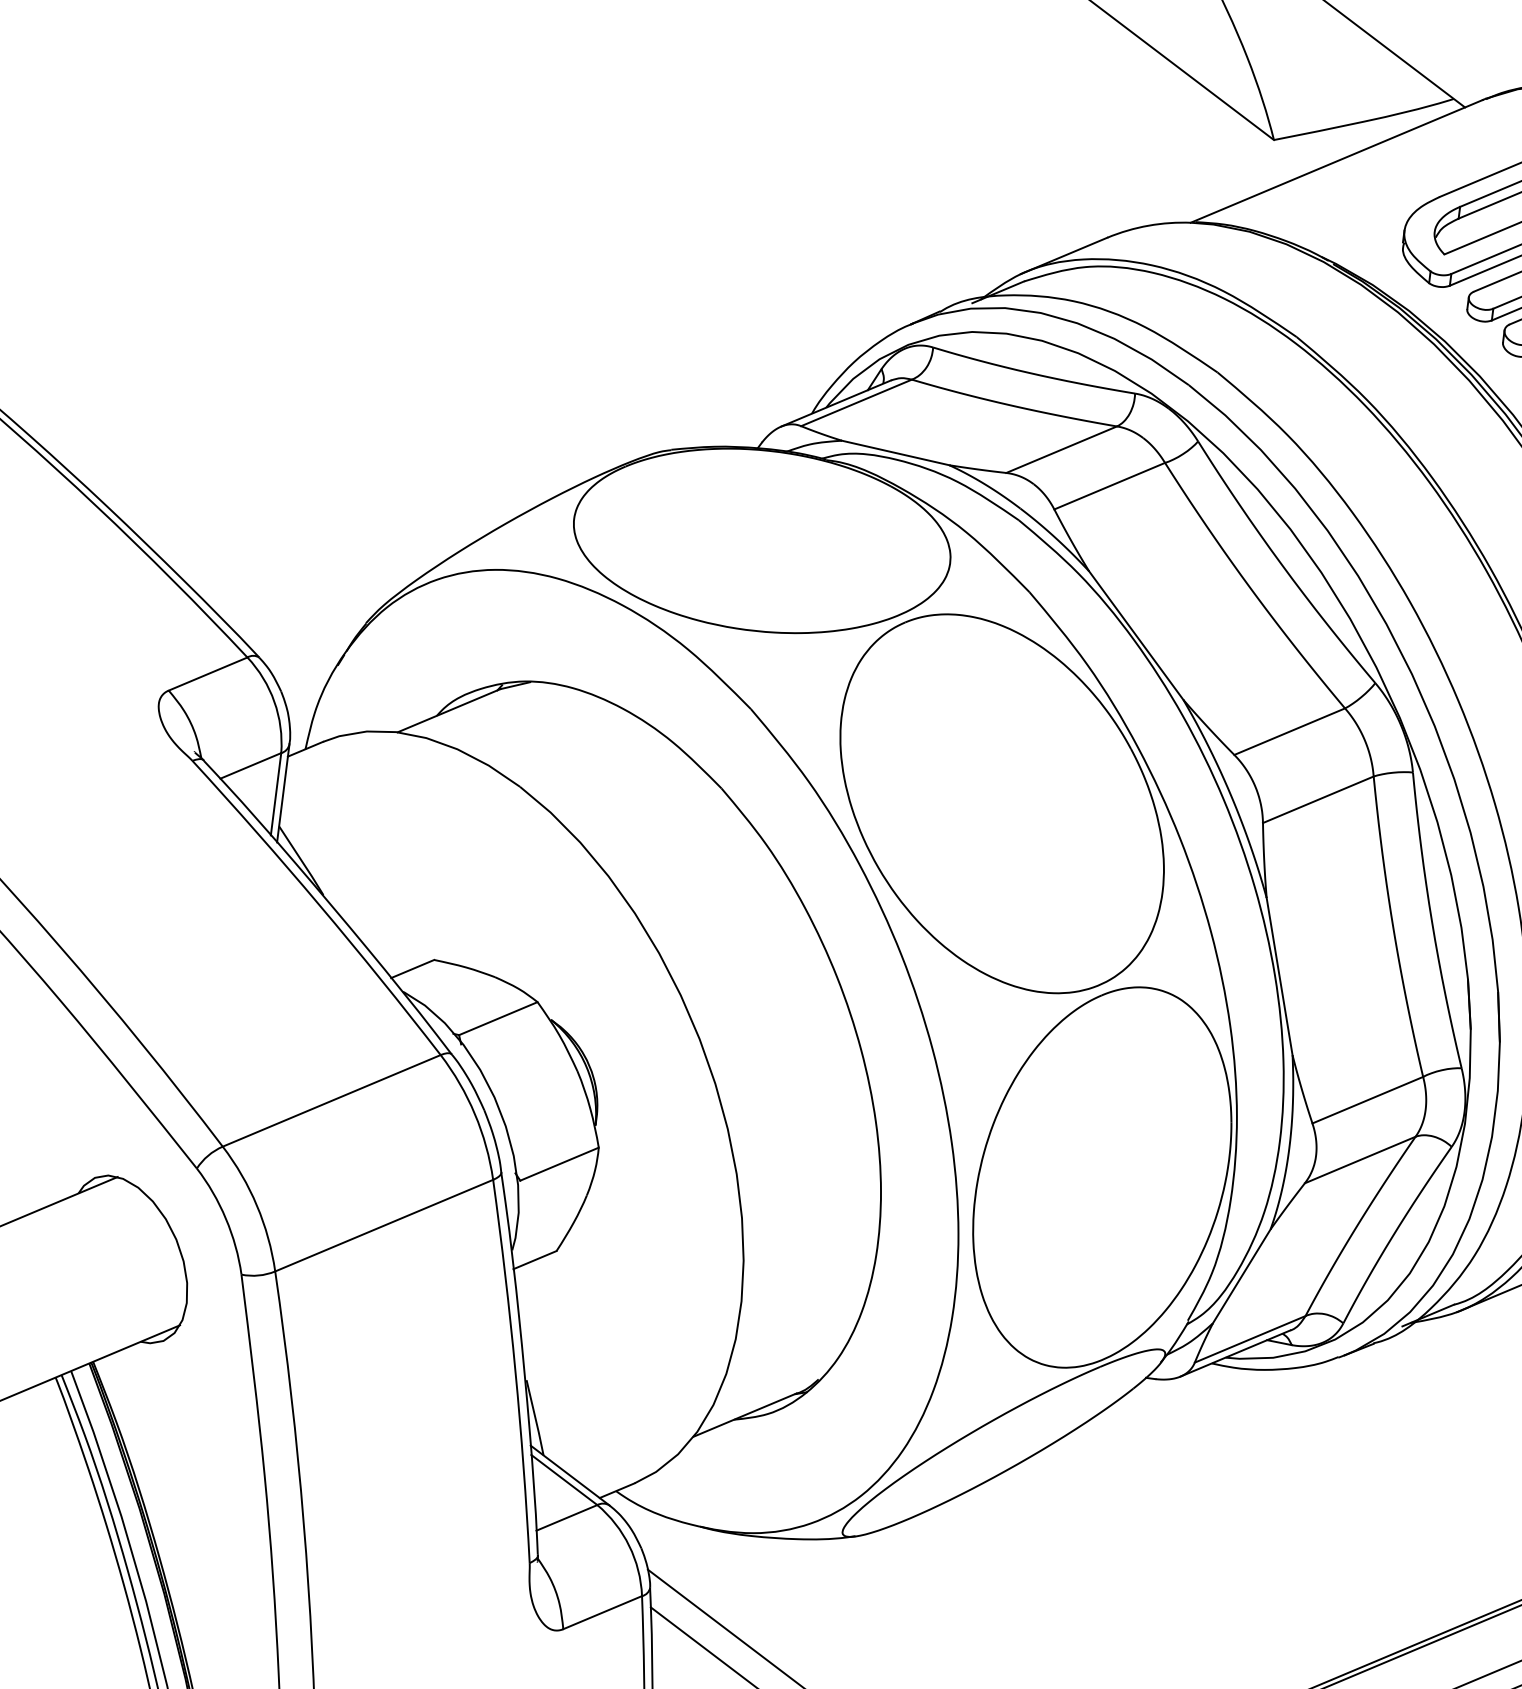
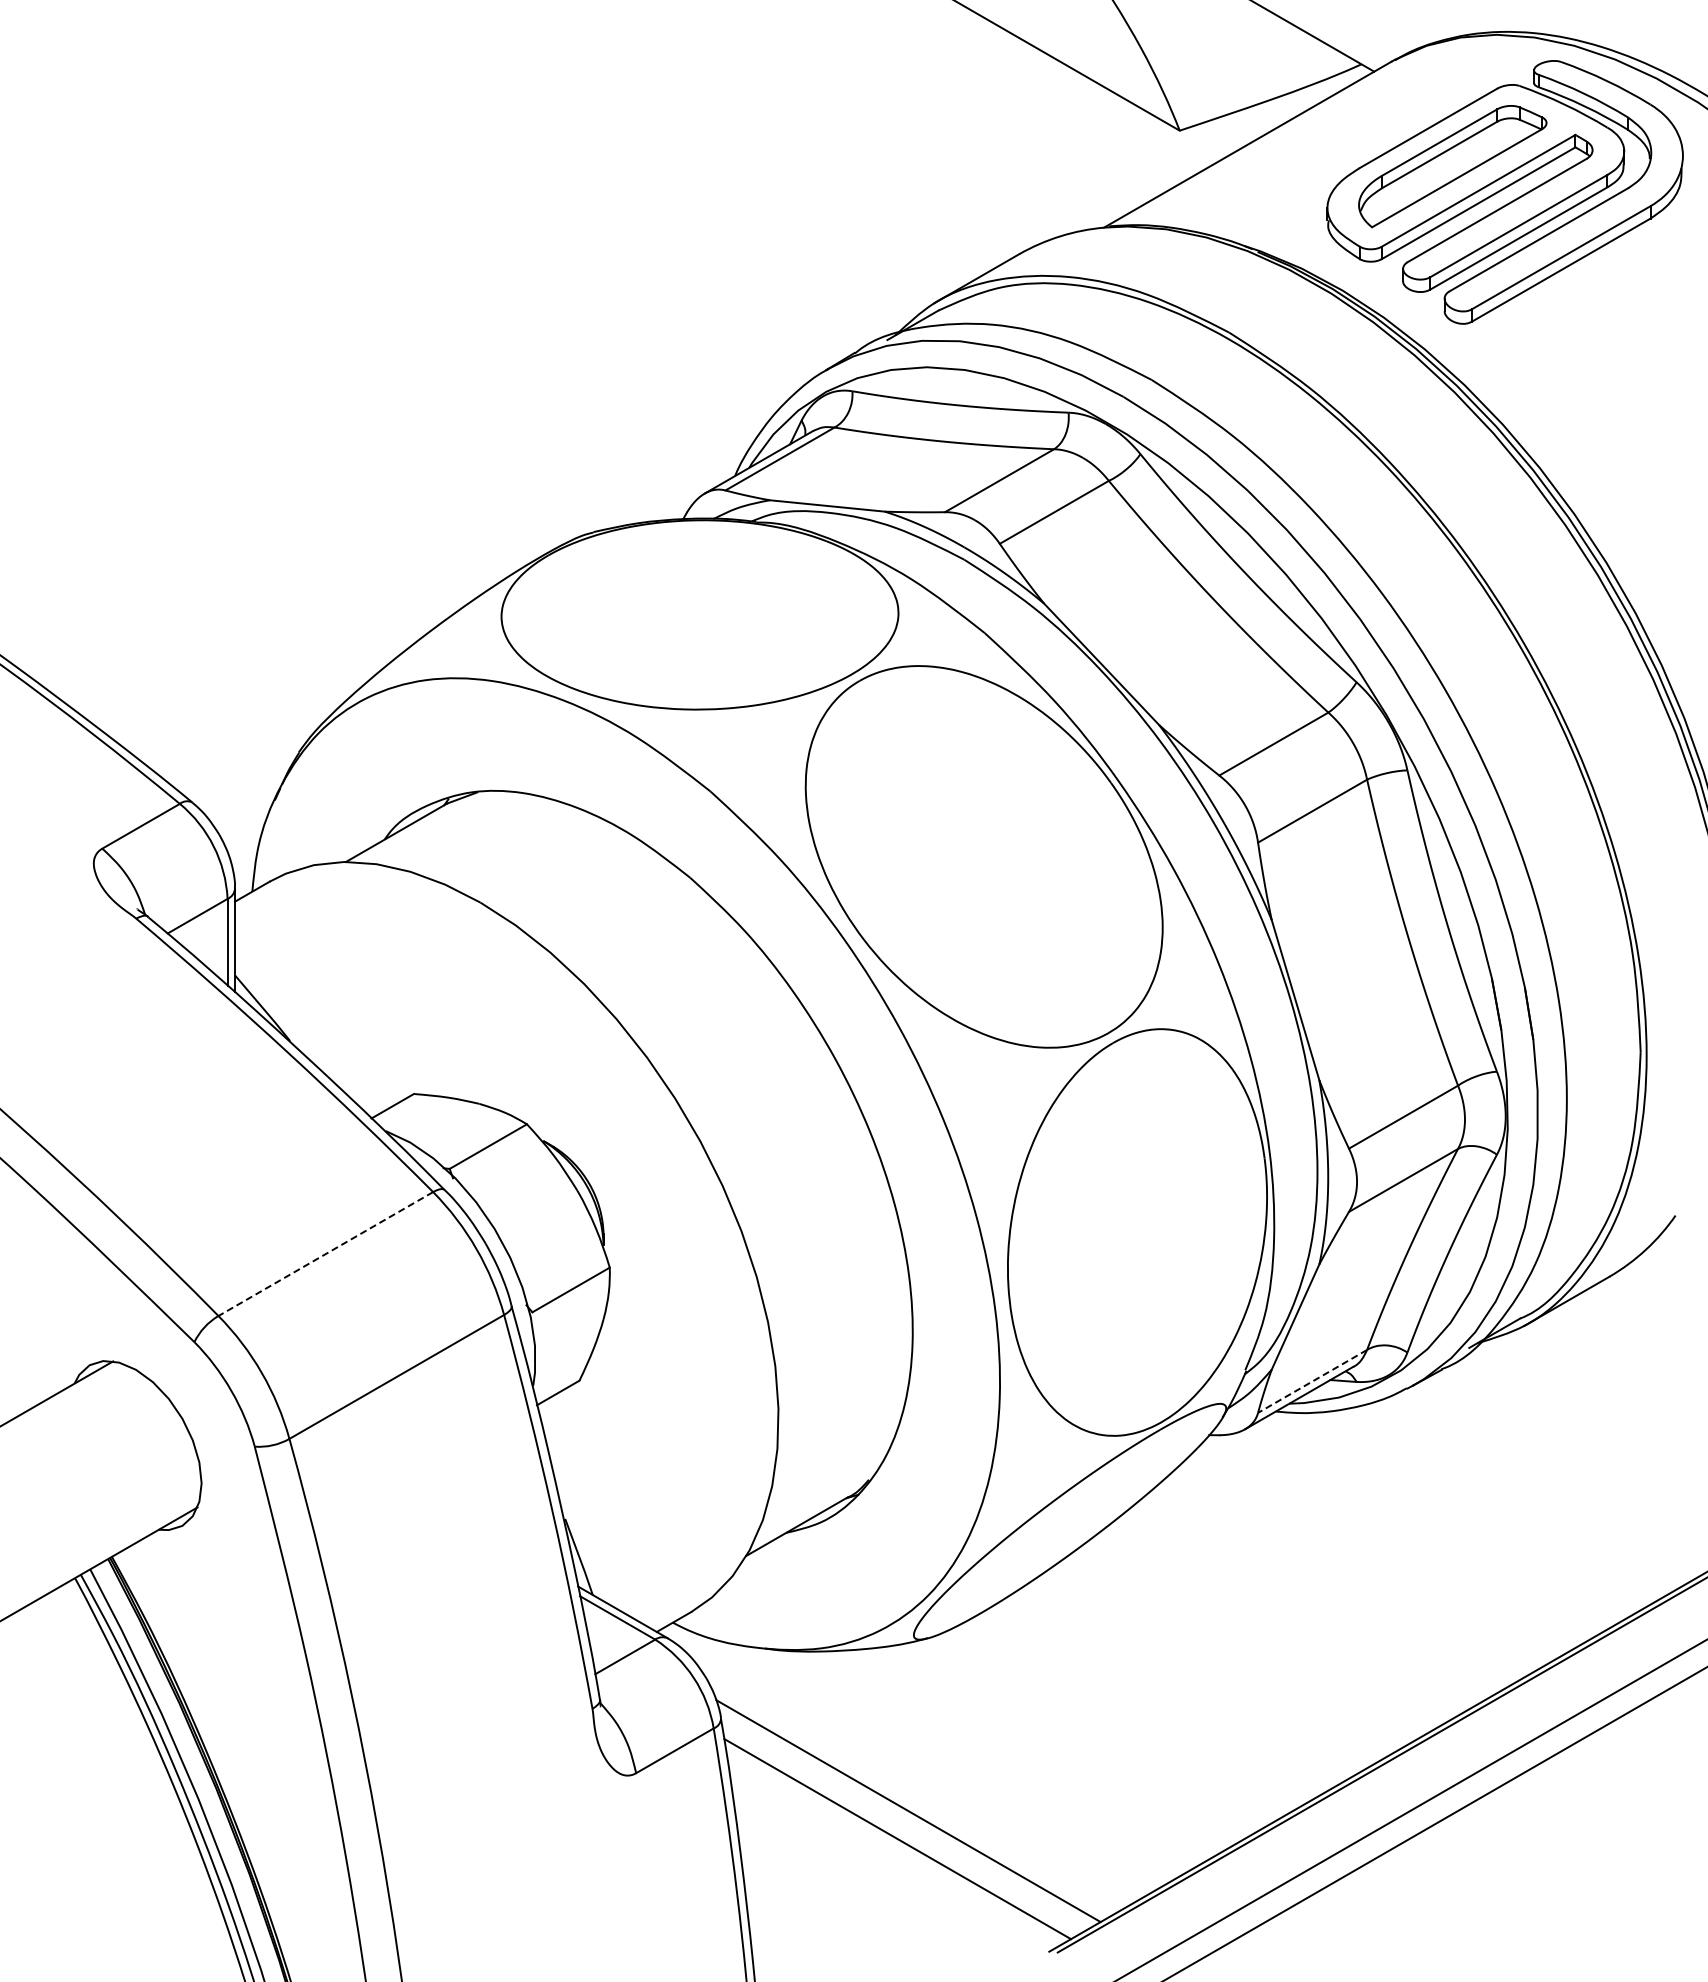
line: (331, 1101) -> (325, 1254), solid -> dashed
line: (1250, 1339) -> (1312, 1381), solid -> dashed

